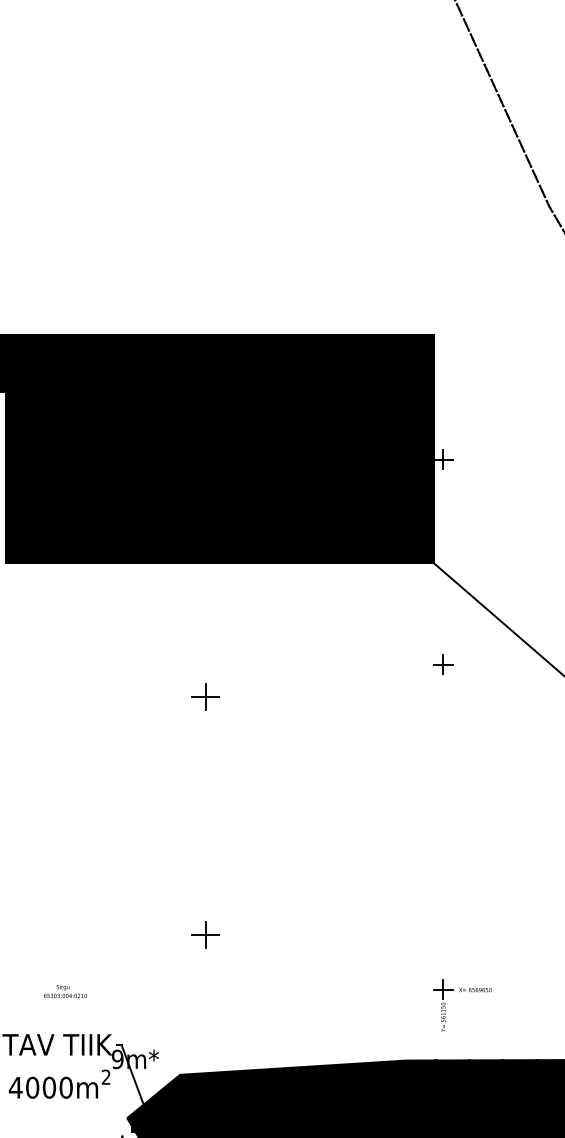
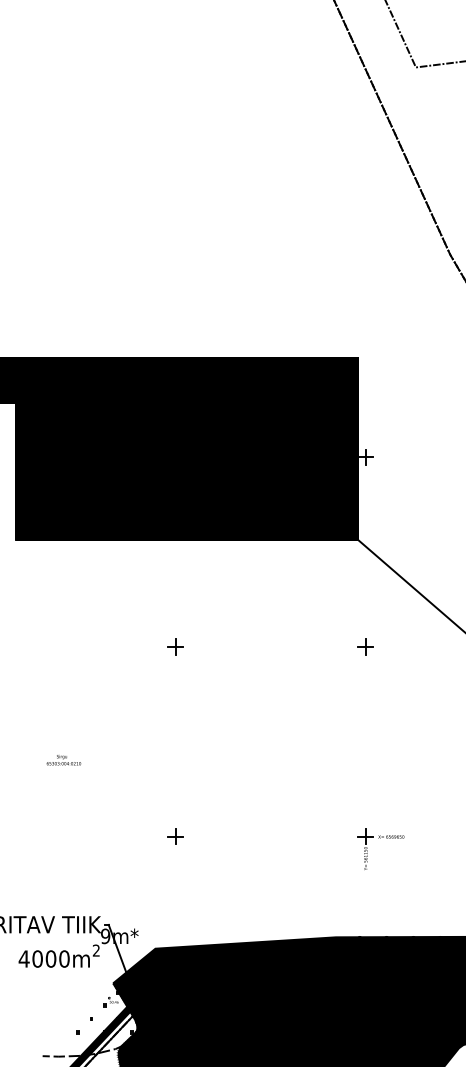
part: (443, 663) -> (365, 646), moved
part: (205, 696) -> (175, 646), size x0.71
part: (205, 934) -> (175, 836), size x0.71
text: (64, 991) -> (63, 760), moved
part: (461, 991) -> (380, 838), moved

